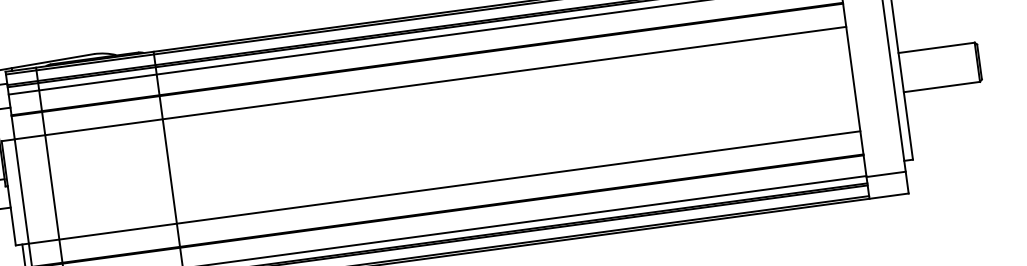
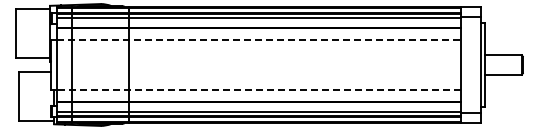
line: (430, 82) -> (259, 39), solid -> dashed
line: (442, 188) -> (258, 90), solid -> dashed

